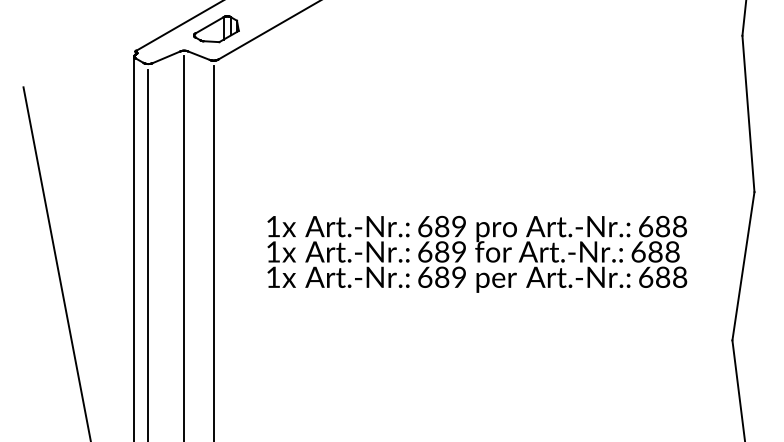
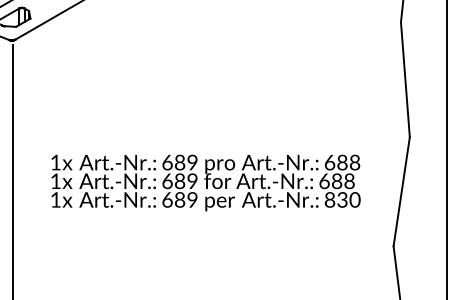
text: (663, 276) -> (342, 199), 688 -> 830

